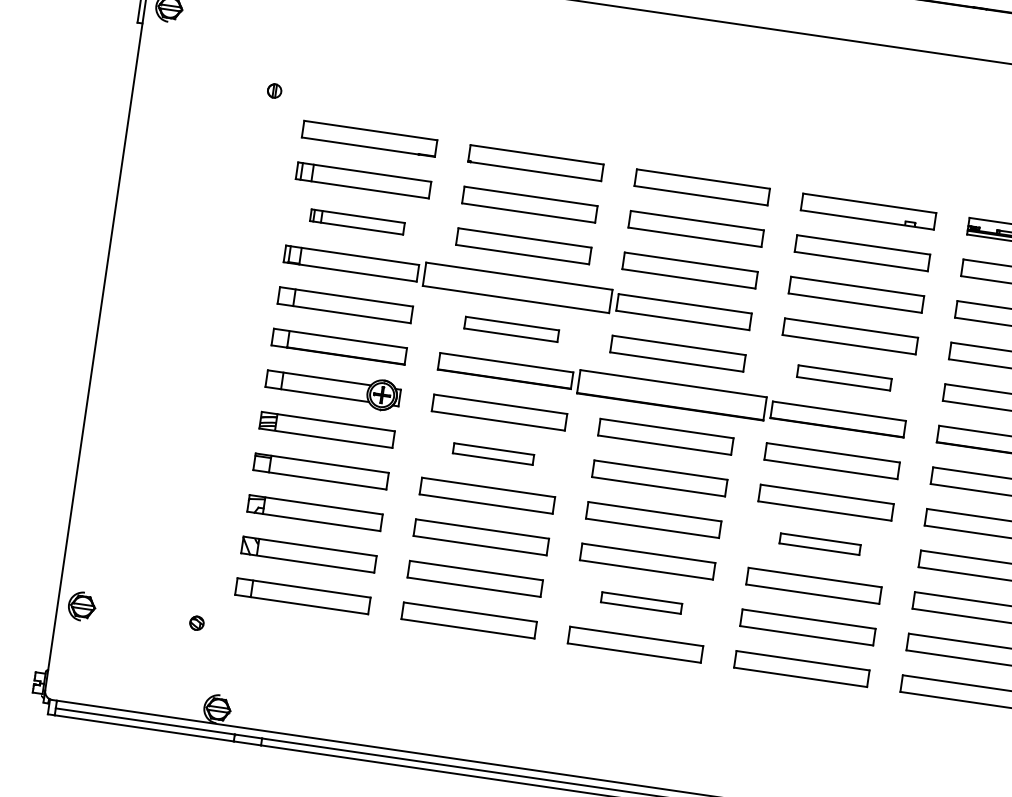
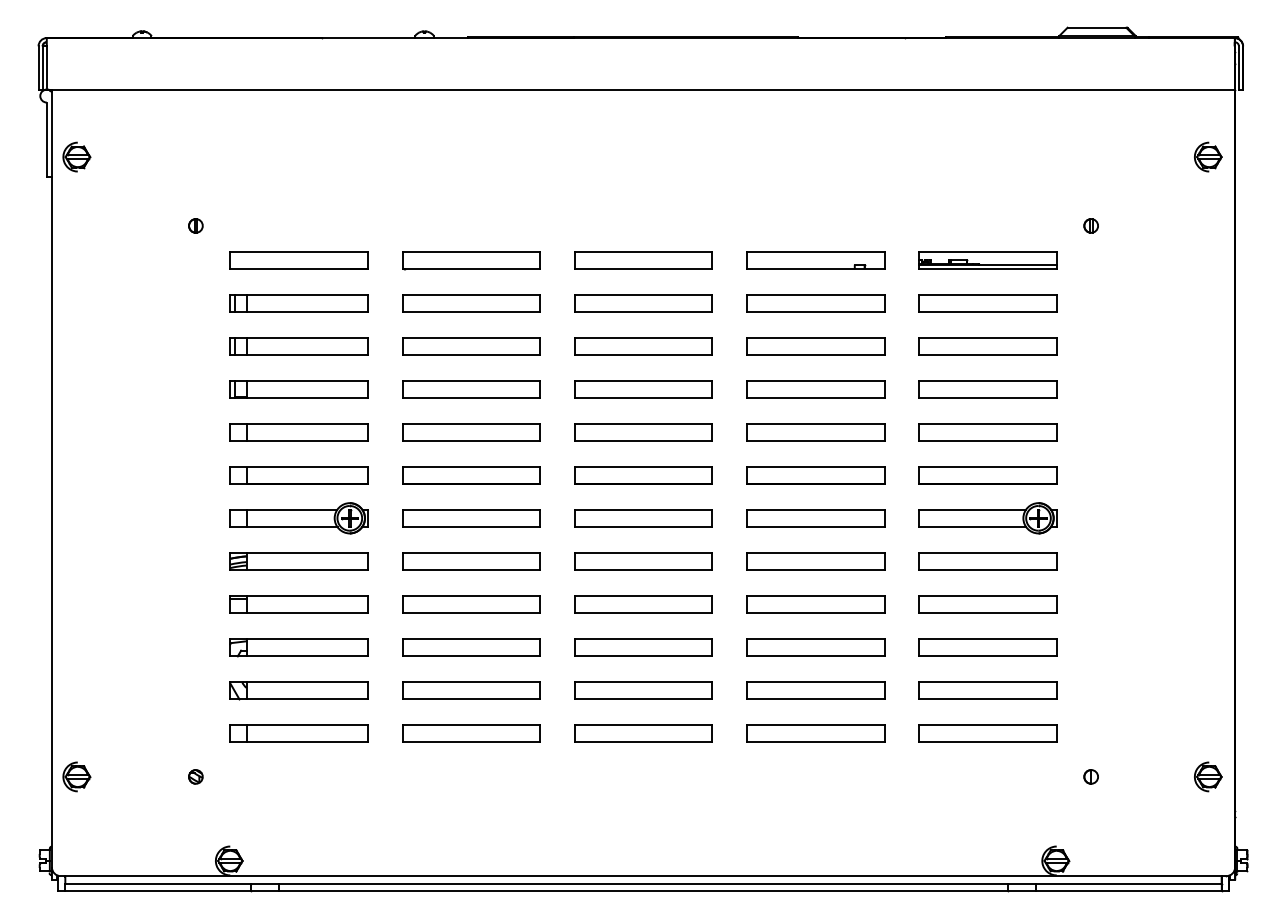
part: (356, 221) -> (298, 346), size x1.43
part: (517, 287) -> (471, 389), size x0.71
part: (511, 329) -> (471, 432), size x1.43
part: (844, 377) -> (815, 432), size x1.43
part: (671, 395) -> (643, 475), size x0.71
part: (493, 454) -> (471, 561), size x1.67
part: (819, 544) -> (815, 604), size x1.67
part: (641, 602) -> (643, 690), size x1.67

